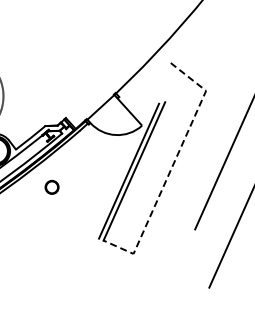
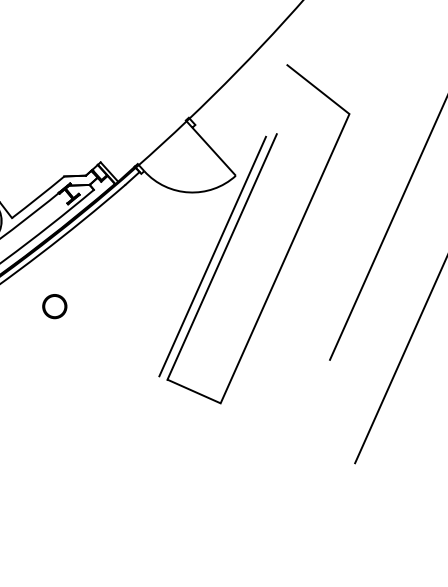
line: (172, 166) -> (289, 248), dashed -> solid
part: (51, 186) -> (53, 304), moved

